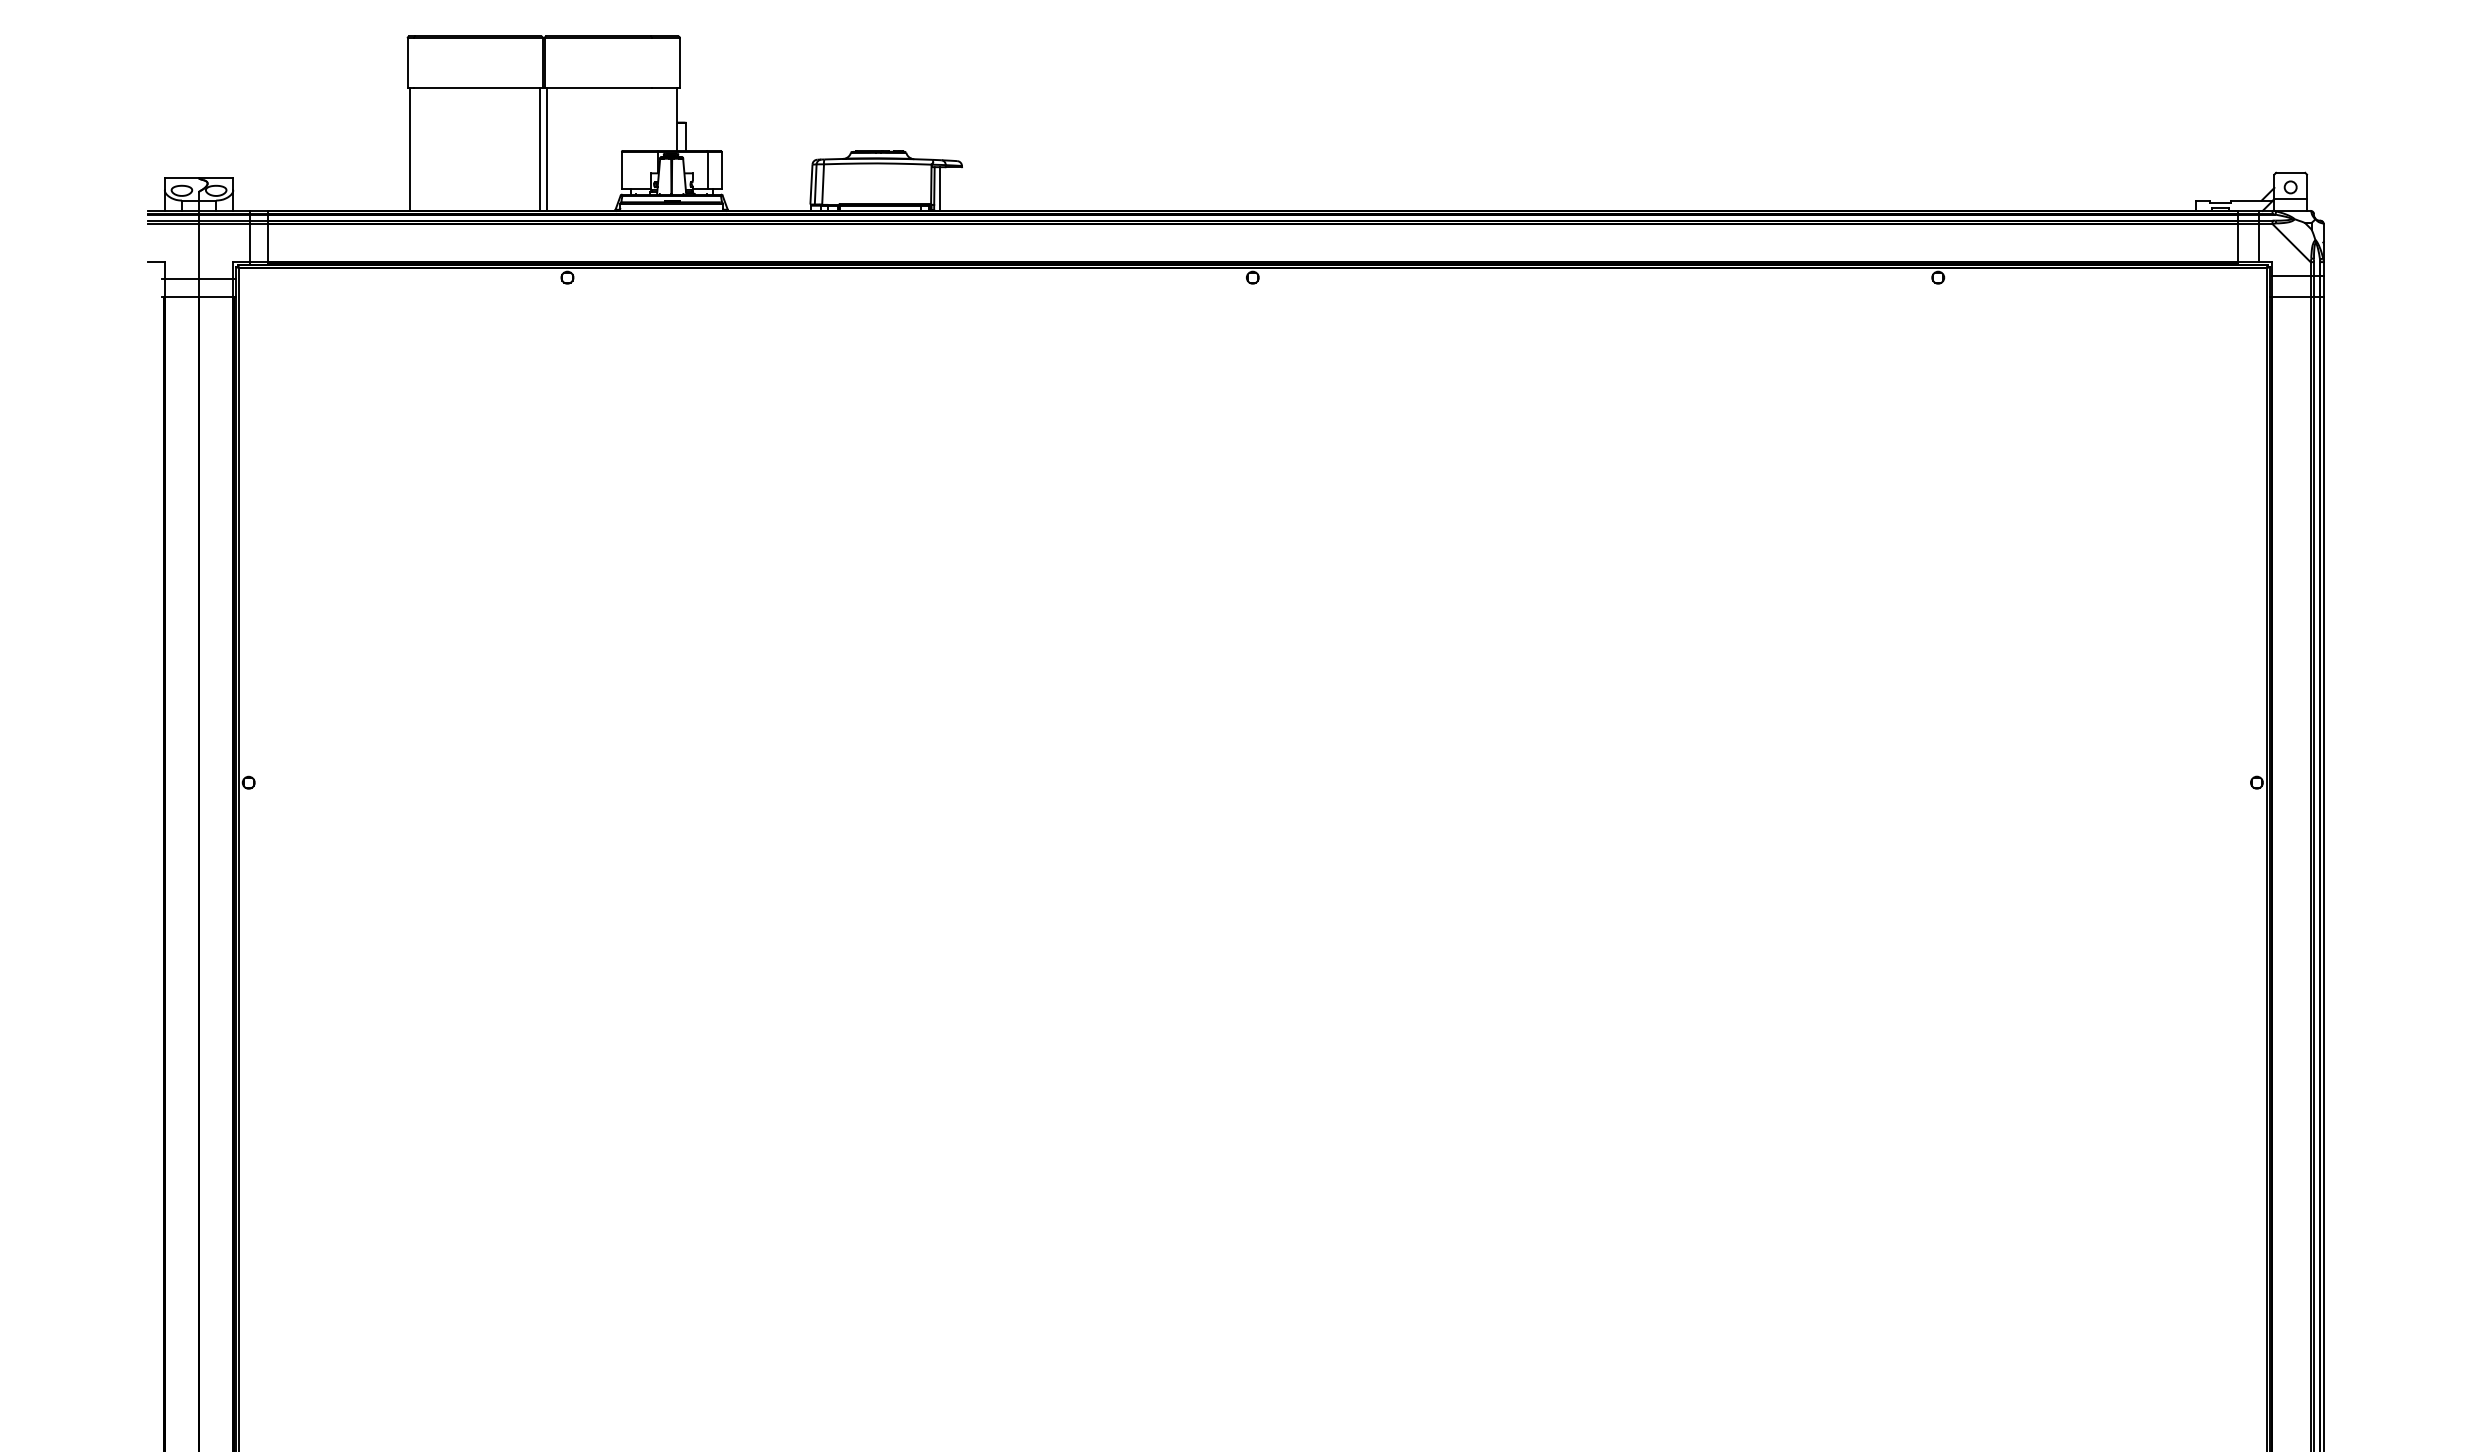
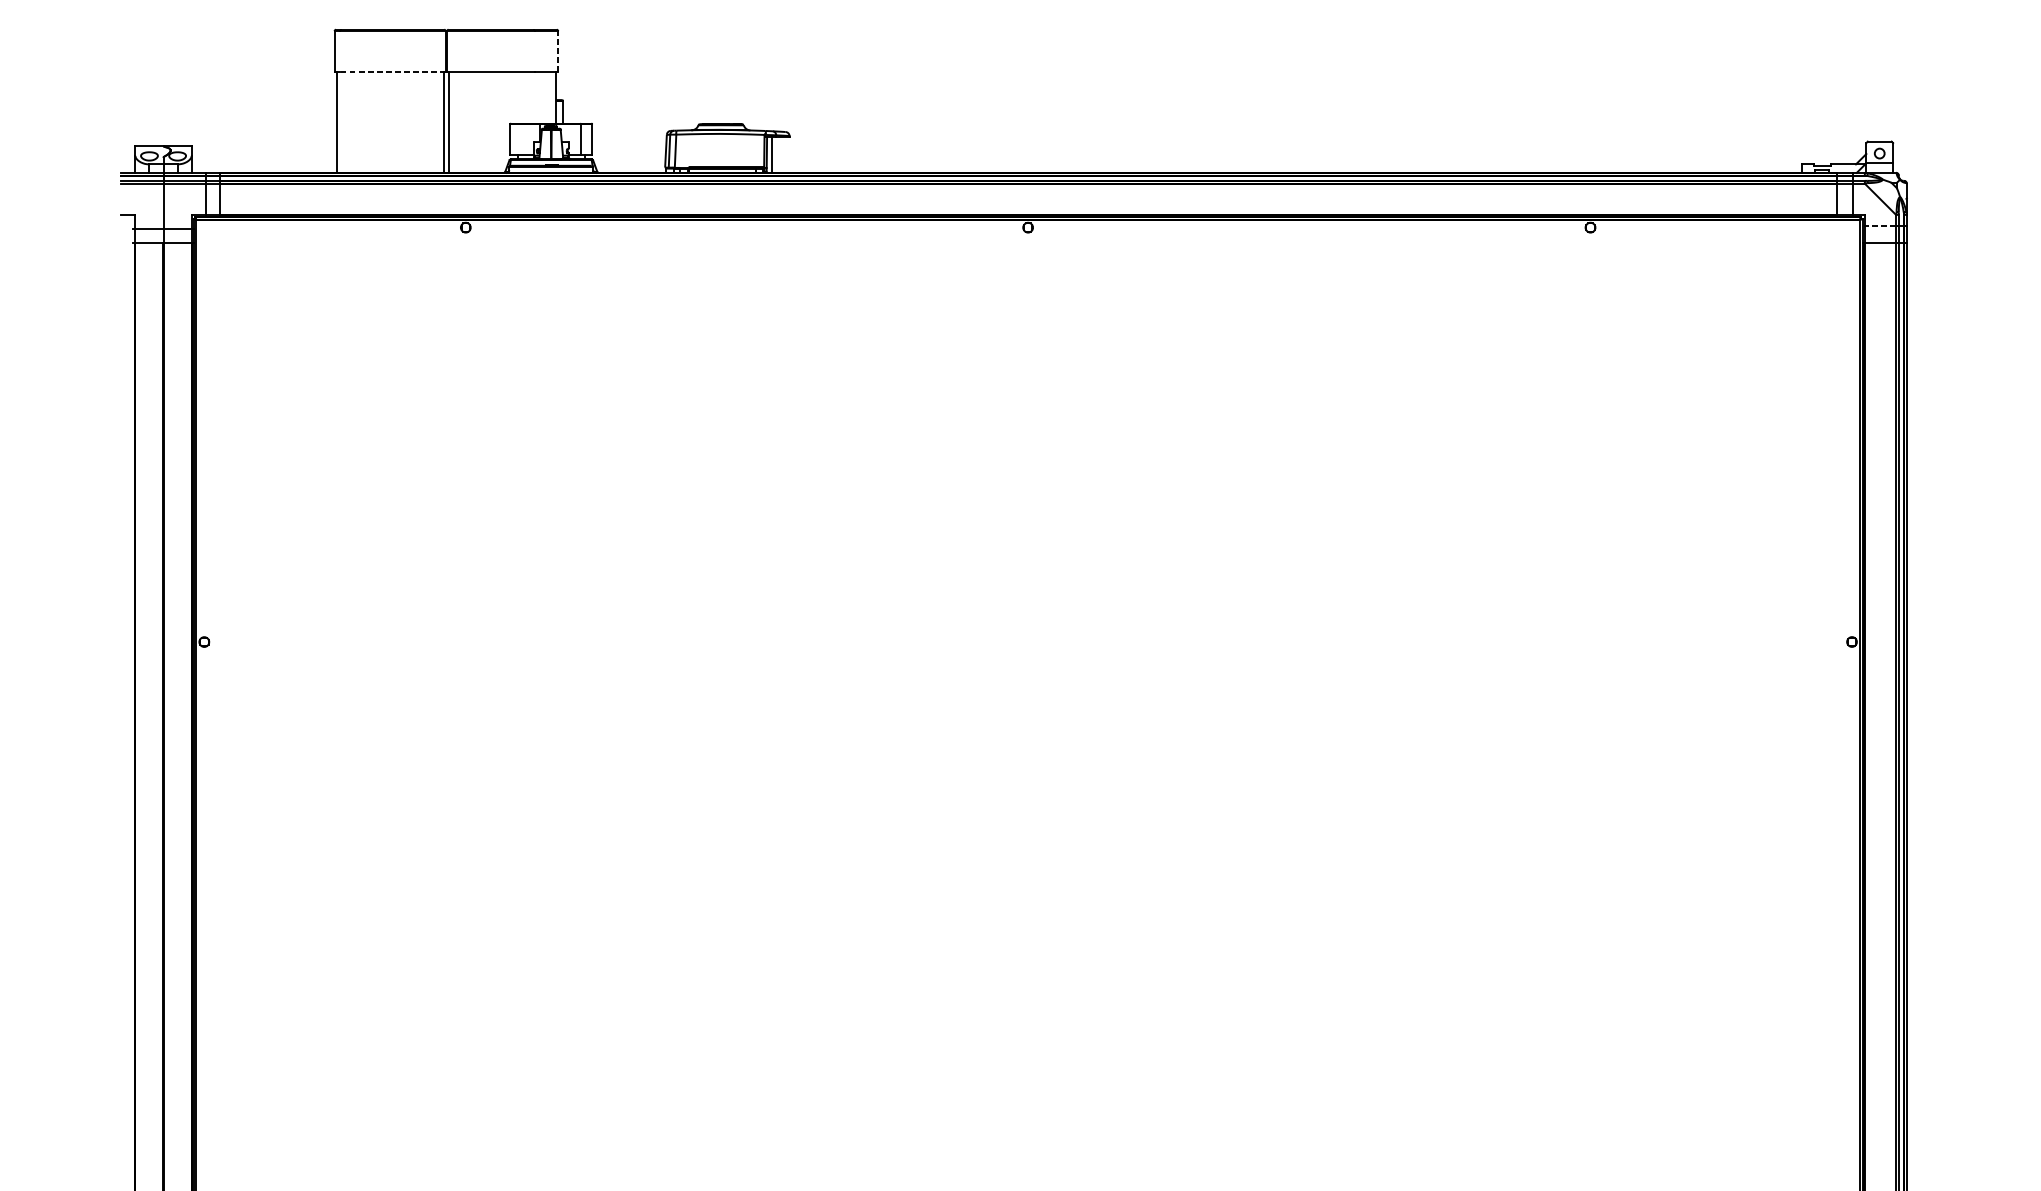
line: (680, 63) -> (558, 51), solid -> dashed
line: (478, 87) -> (392, 71), solid -> dashed
line: (2290, 276) -> (1879, 226), solid -> dashed

